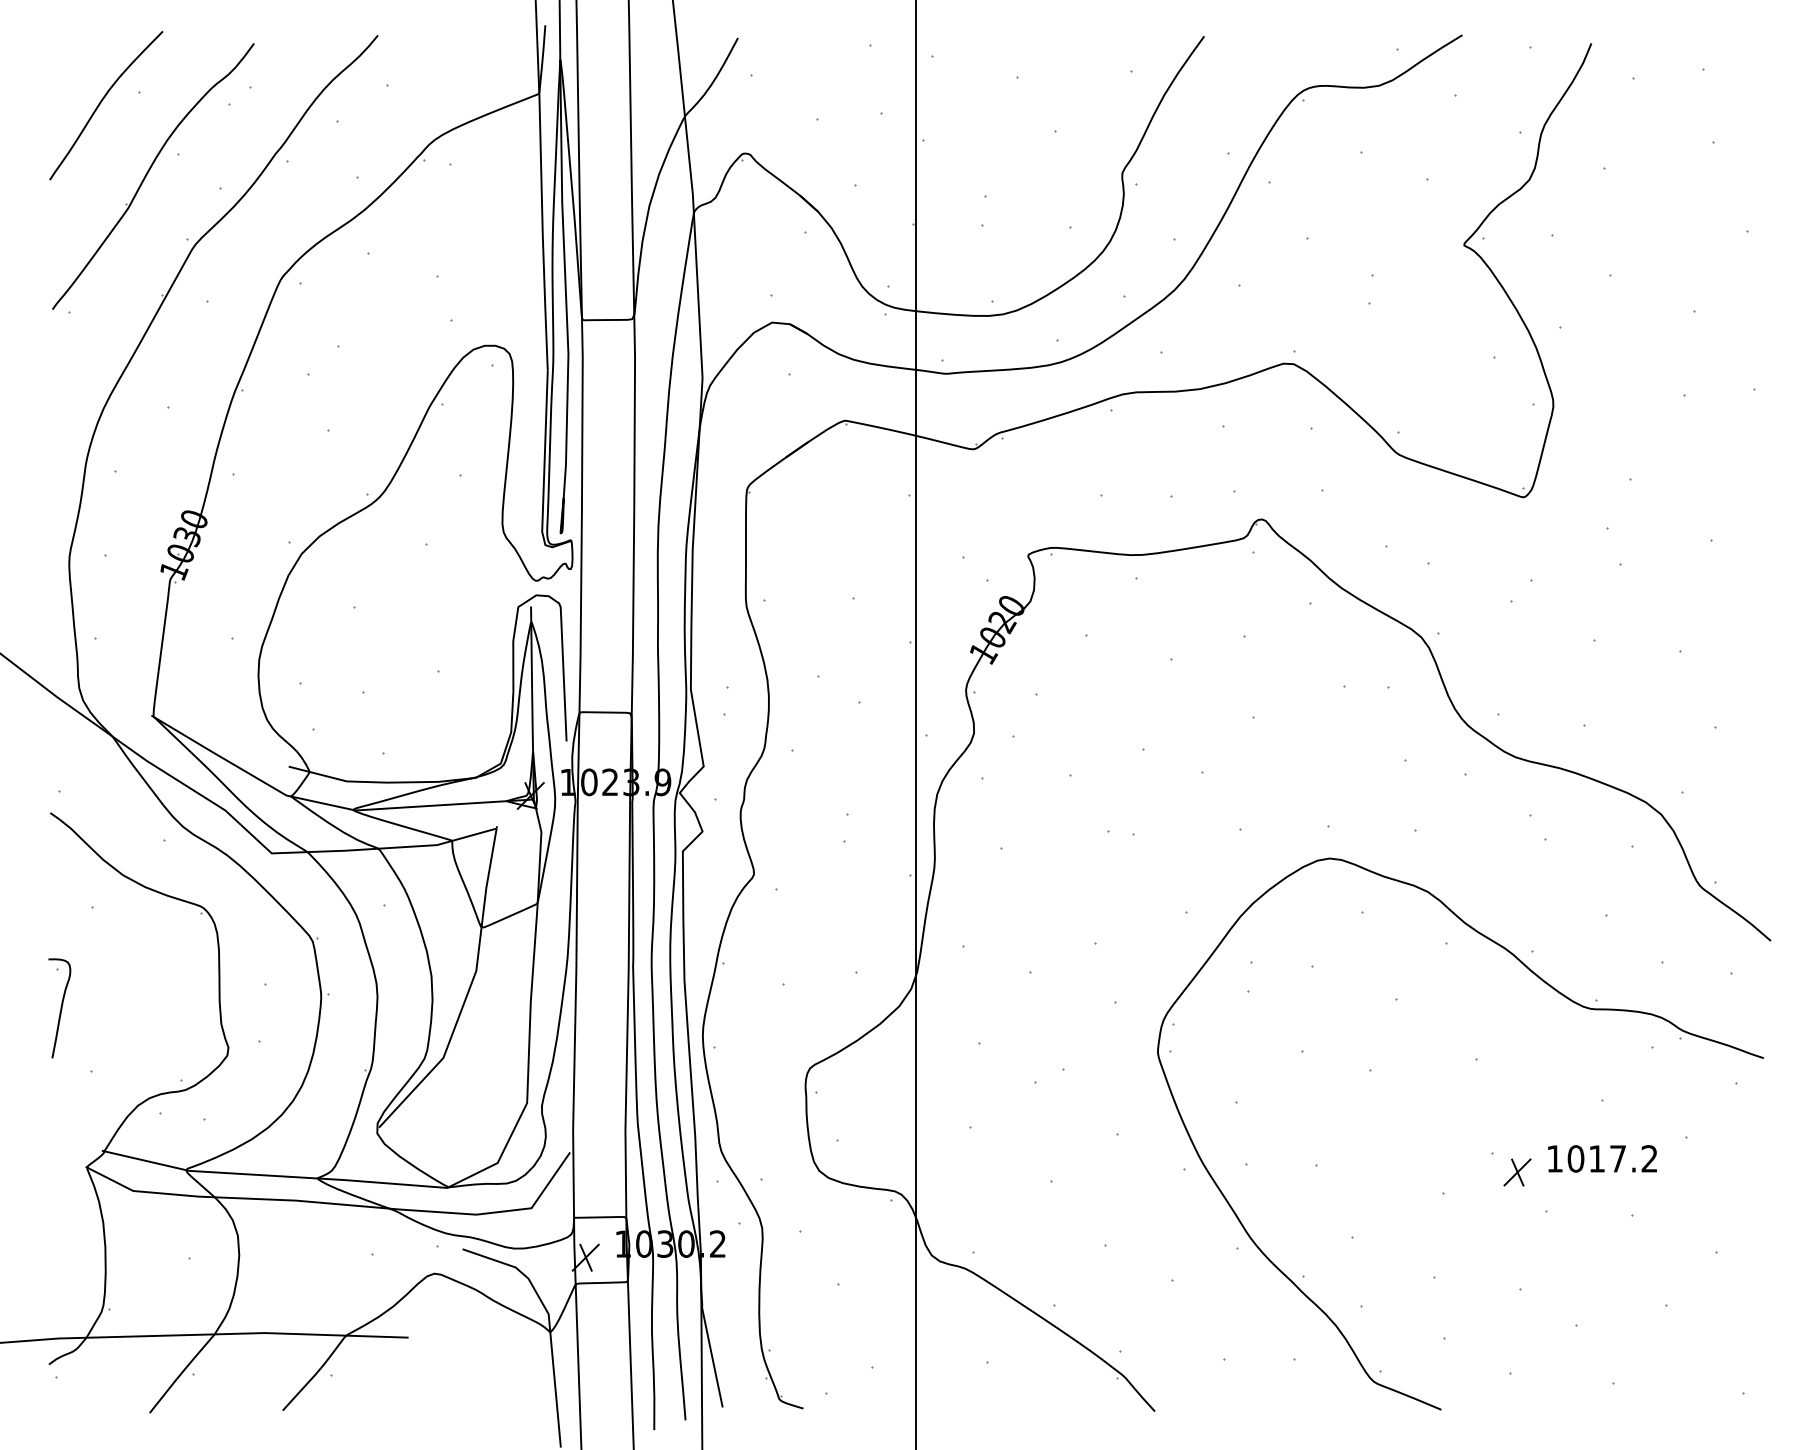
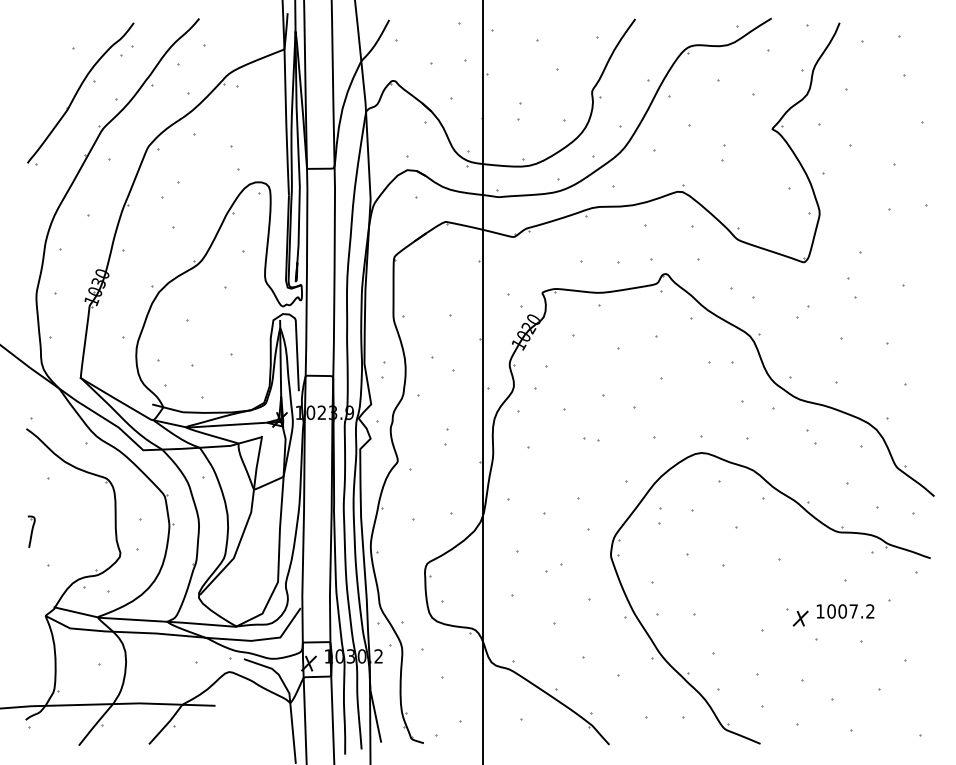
curve: (101, 105) -> (53, 55), removed
part: (59, 1007) -> (31, 531), size x0.6
text: (1596, 1158) -> (842, 611), 1017.2 -> 1007.2

